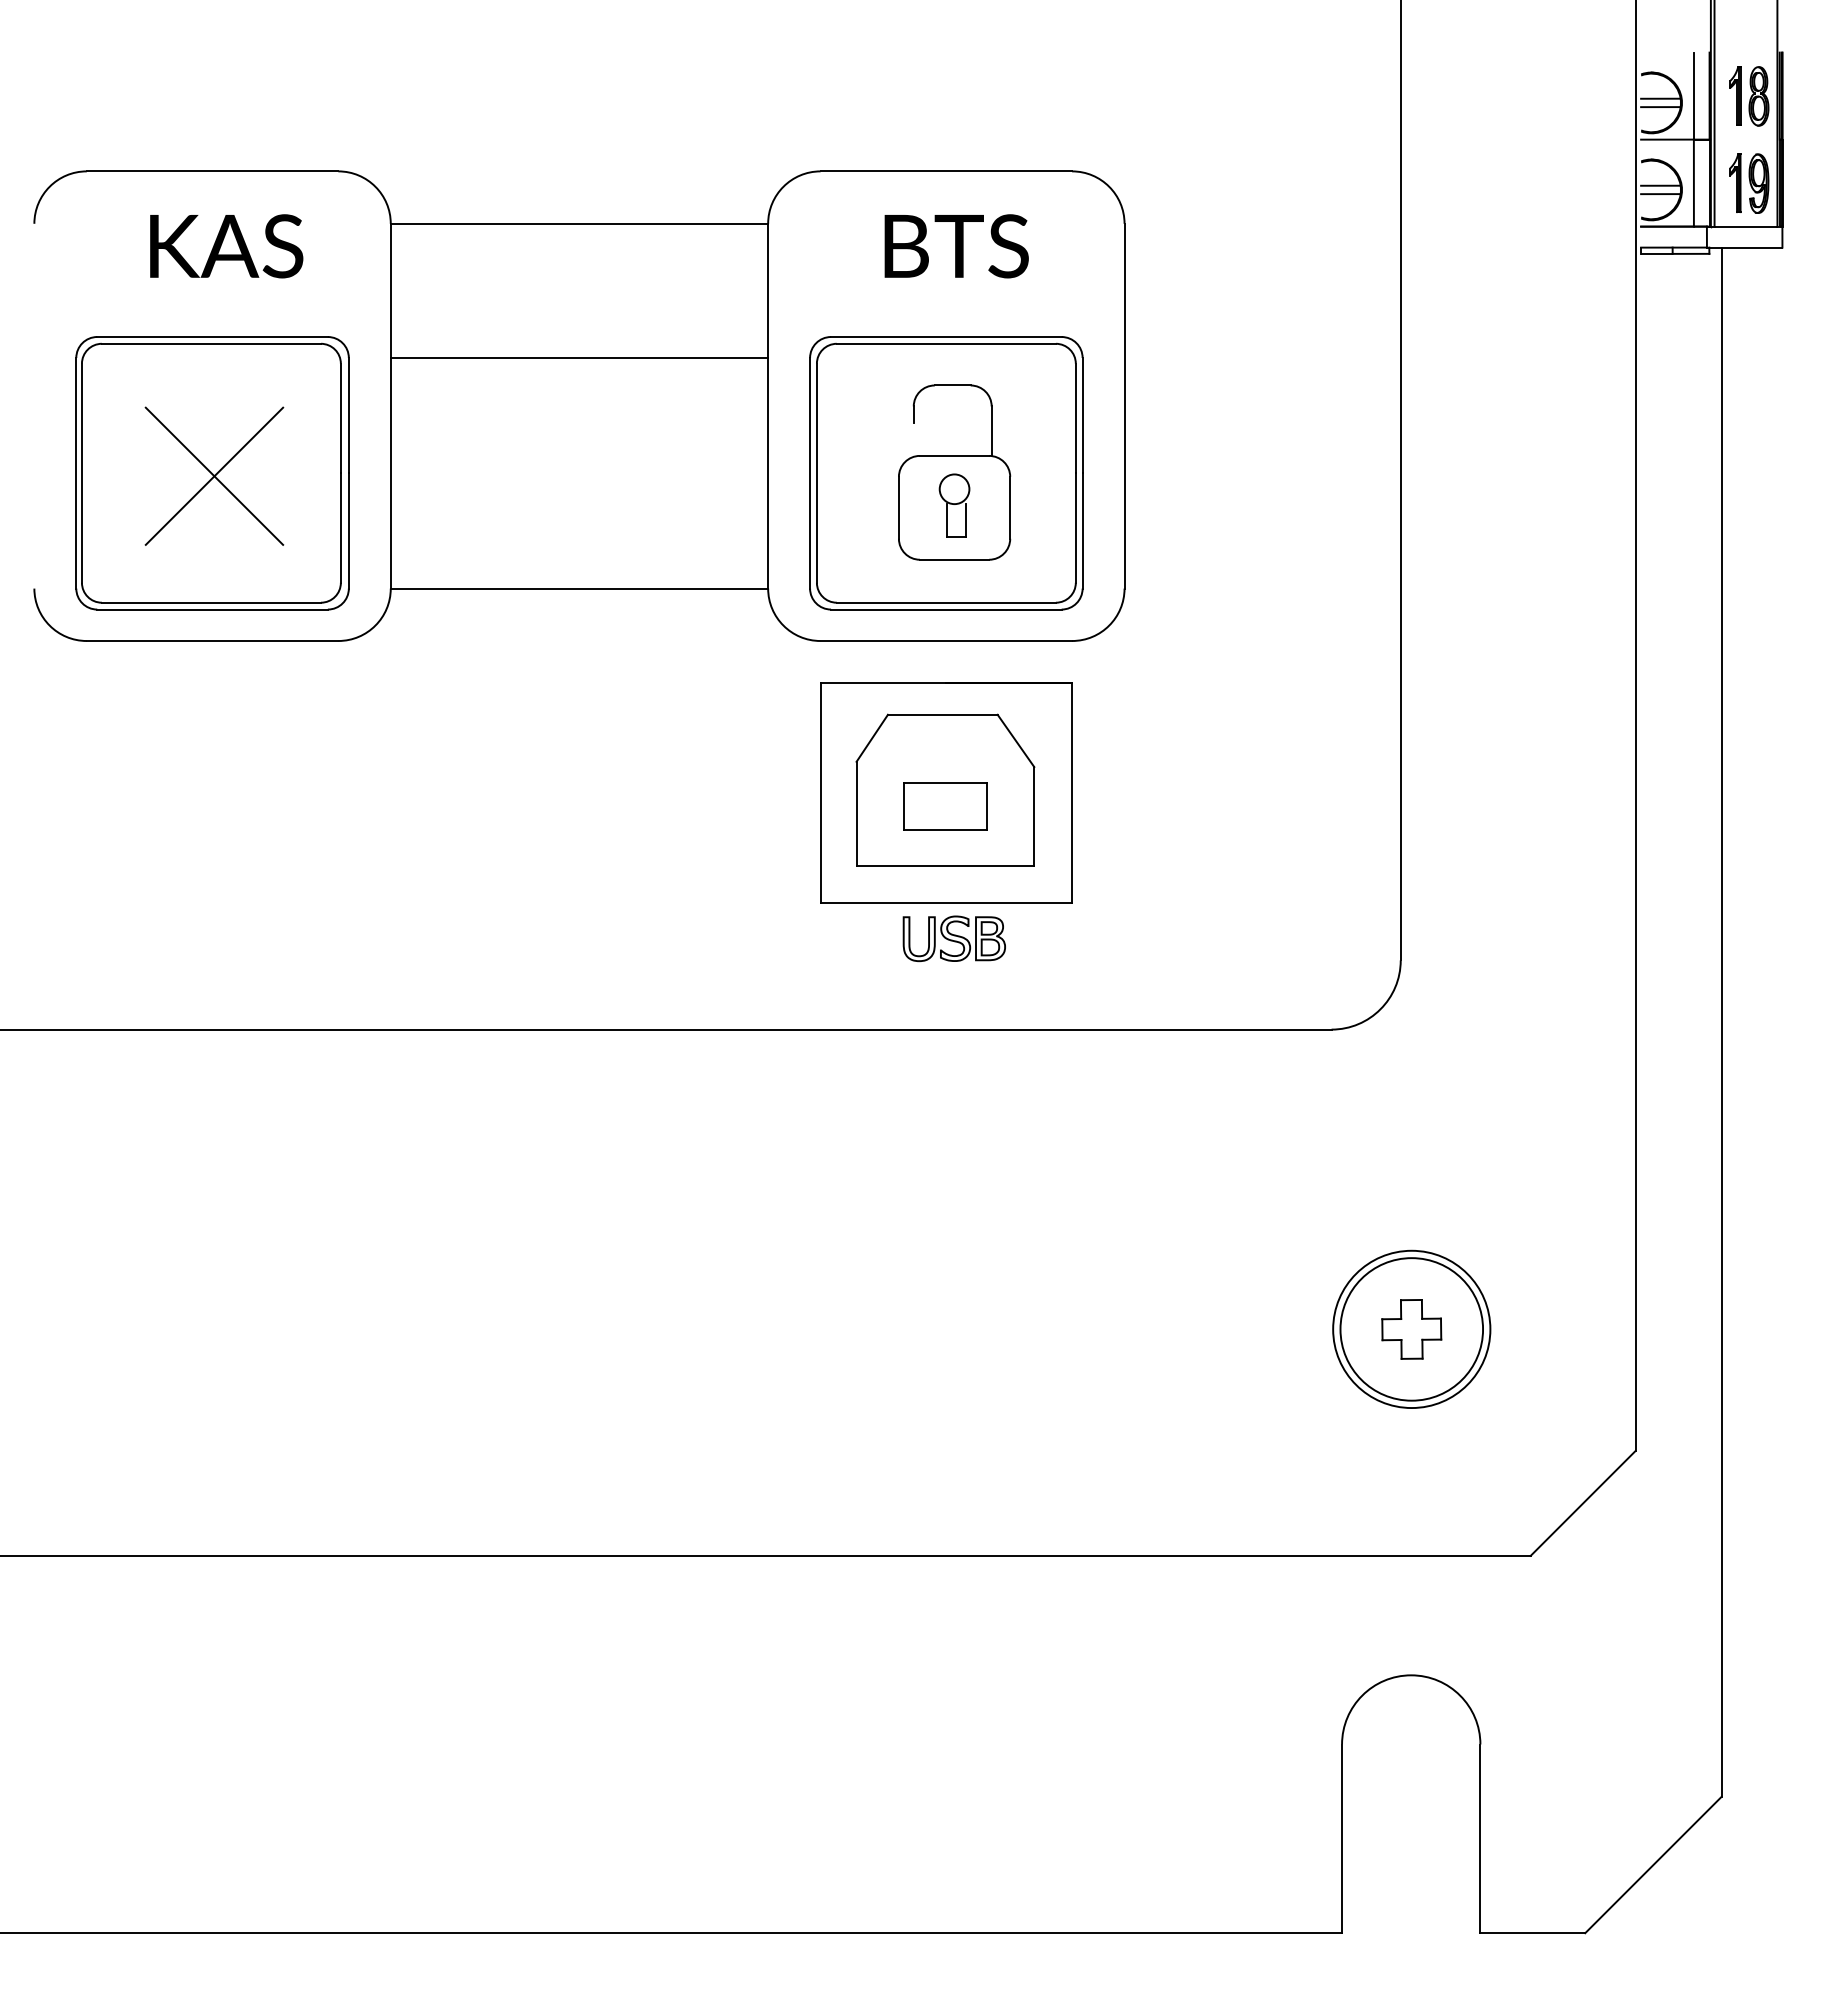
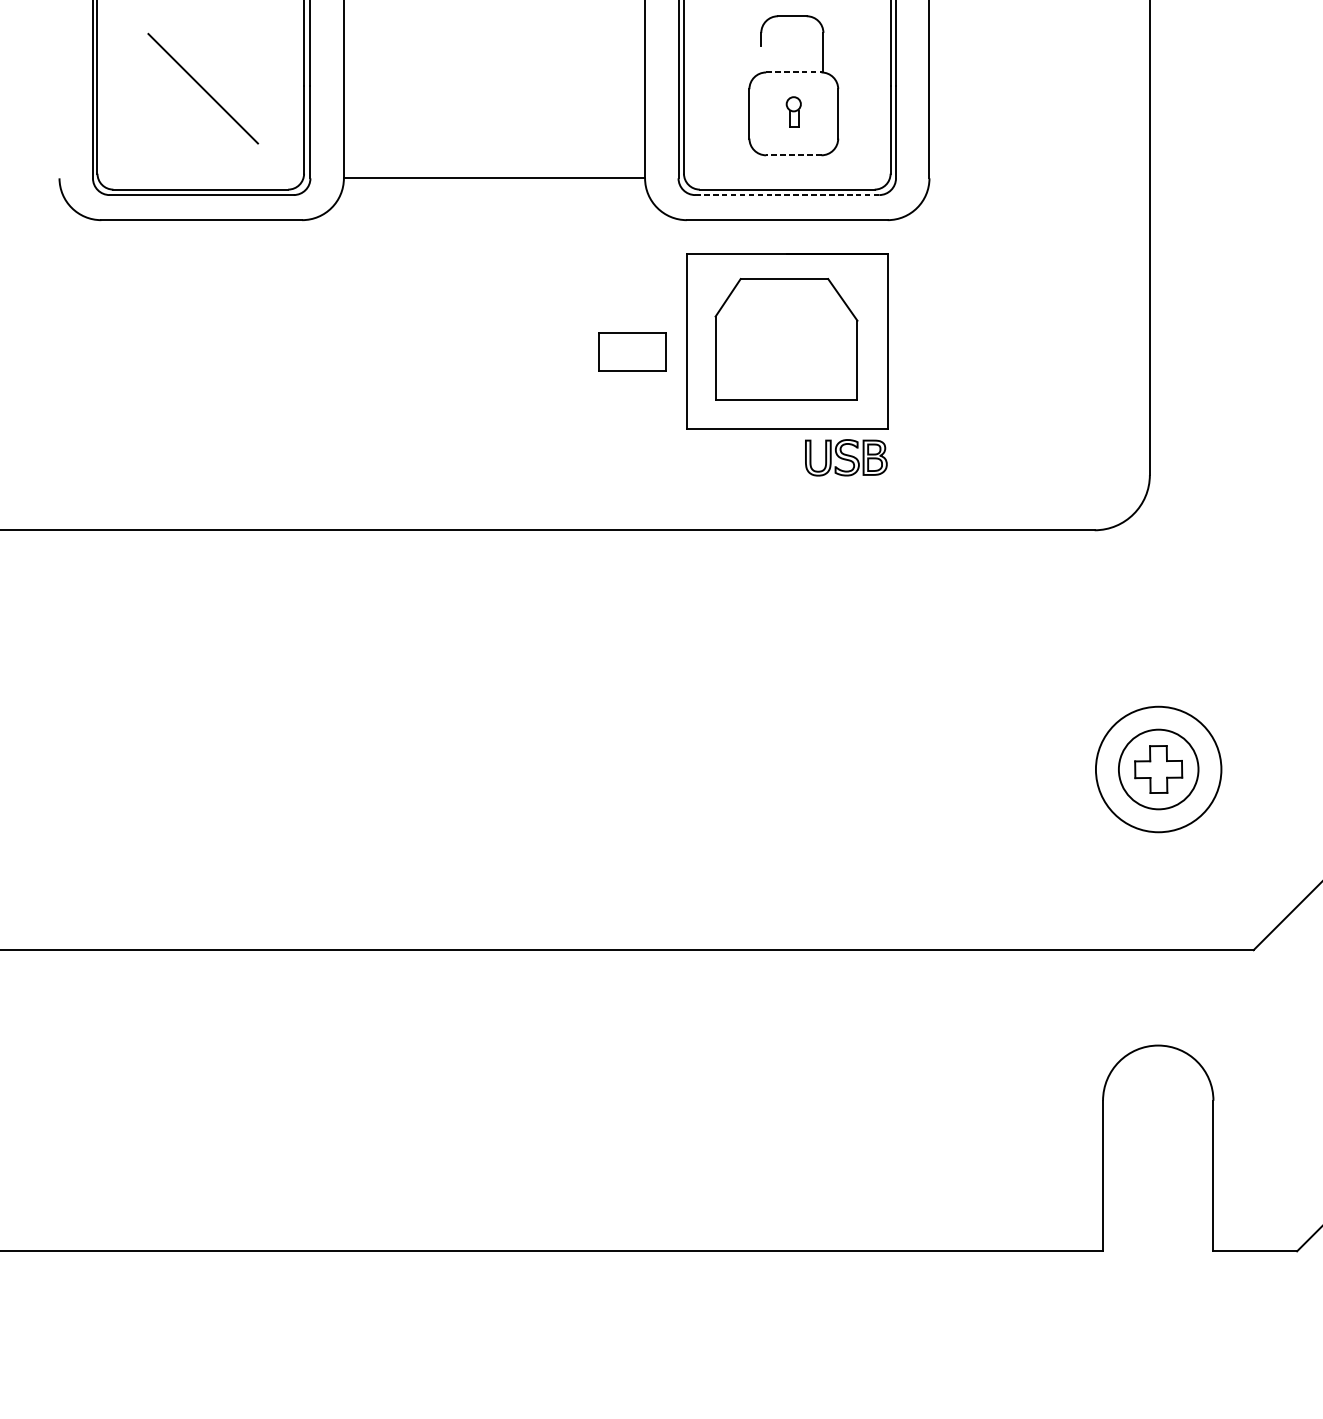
line: (954, 455) -> (793, 72), solid -> dashed
line: (214, 475) -> (203, 88), removed
part: (954, 505) -> (793, 112), size x0.6
line: (954, 559) -> (793, 155), solid -> dashed
line: (945, 609) -> (786, 195), solid -> dashed
part: (945, 806) -> (632, 352), moved
part: (953, 938) -> (845, 457), moved
circle: (1411, 1329) -> (1158, 769), size x0.7

